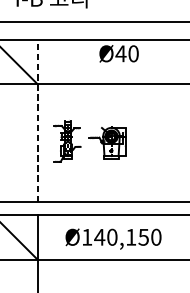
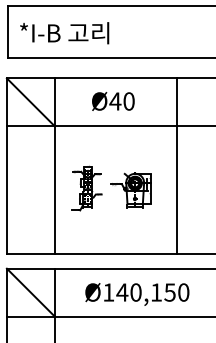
text: (119, 53) -> (113, 101), moved
line: (37, 120) -> (54, 165), dashed -> solid
line: (149, 121) -> (176, 166), added

